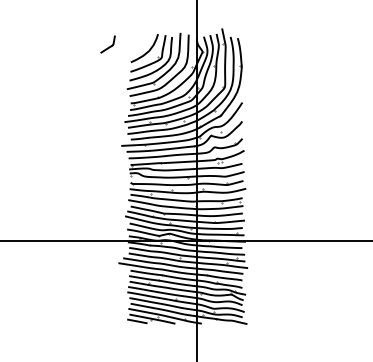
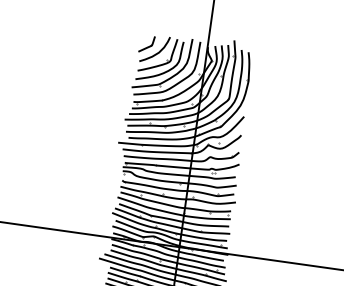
part: (107, 44) -> (146, 44), moved

